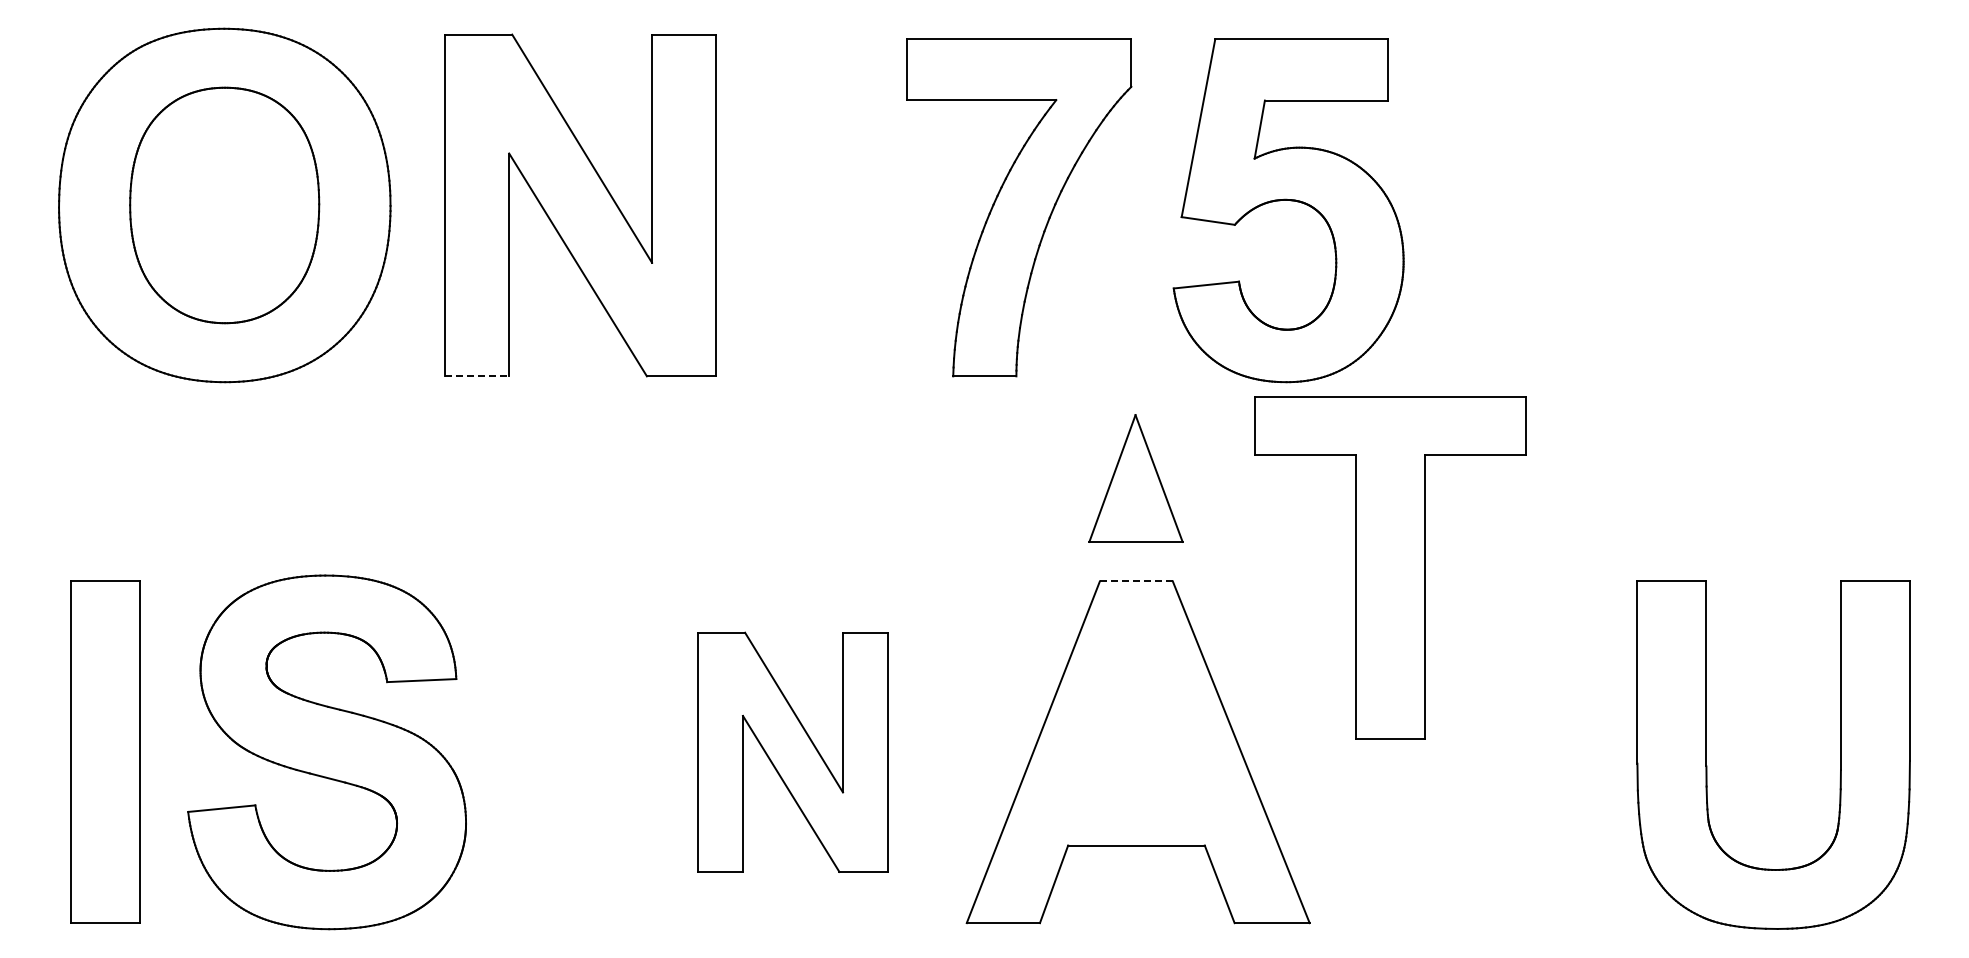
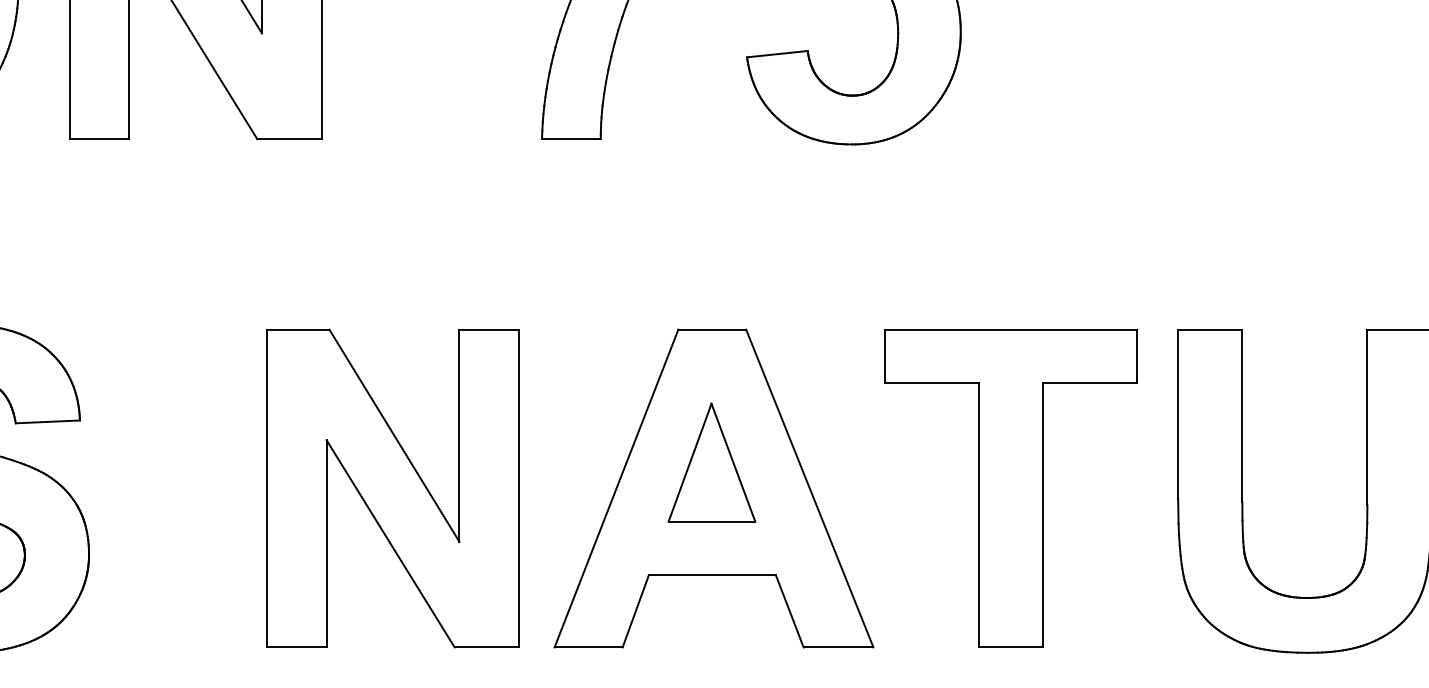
line: (477, 376) -> (99, 139), dashed -> solid
part: (1135, 478) -> (711, 462), moved
part: (1390, 567) -> (1010, 487), moved
line: (1135, 581) -> (711, 329), dashed -> solid
part: (792, 752) -> (392, 488), size x1.43

